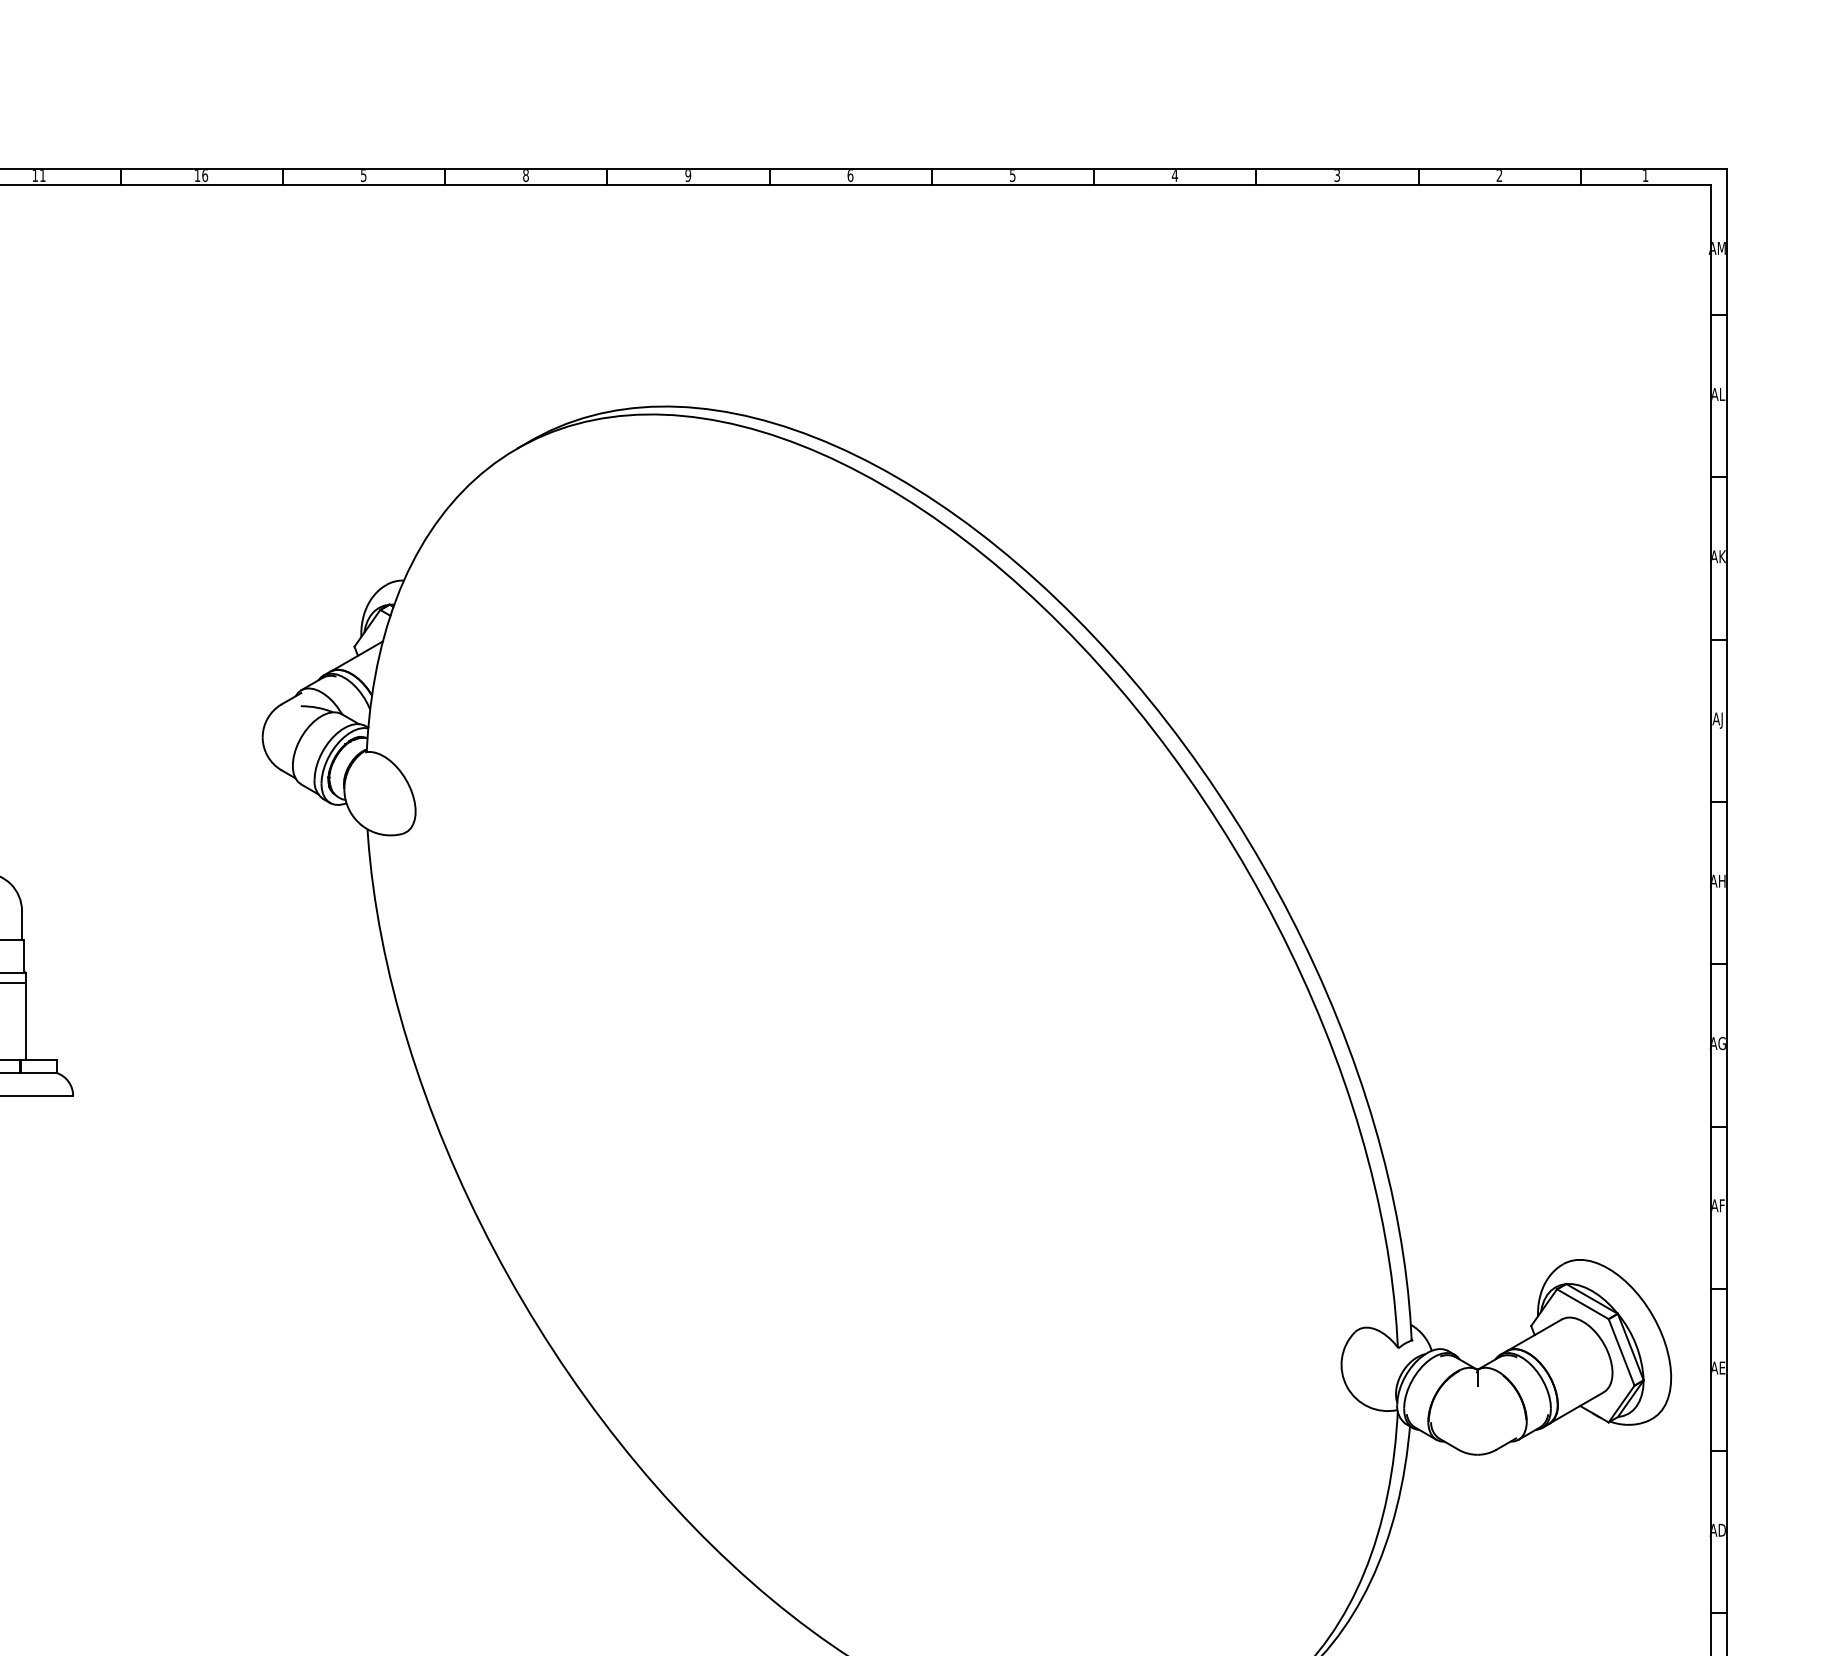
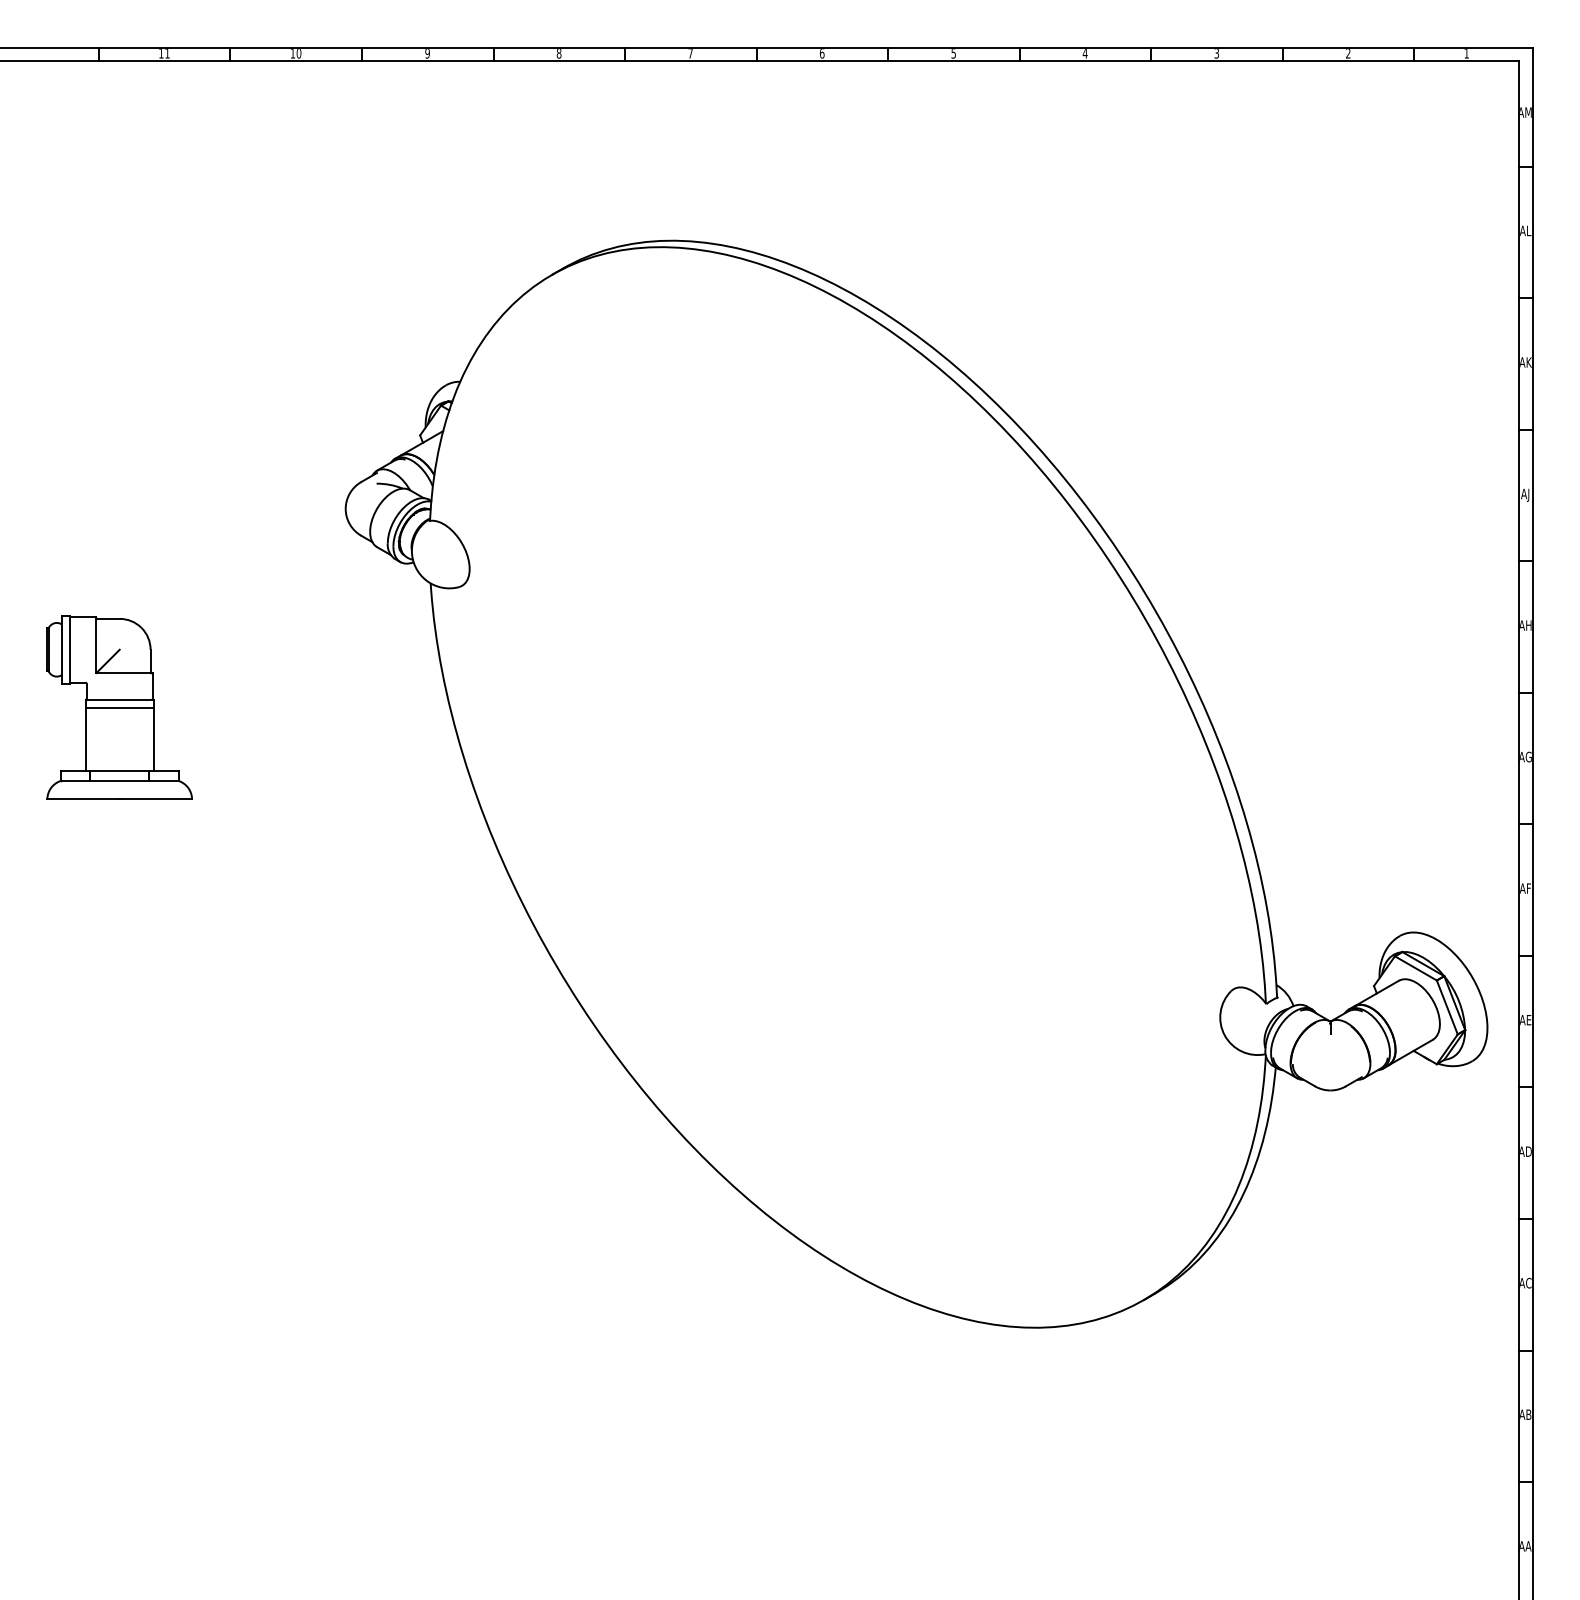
text: (205, 175) -> (299, 53), 16 -> 10
text: (363, 175) -> (427, 53), 5 -> 9
text: (688, 175) -> (690, 53), 9 -> 7

